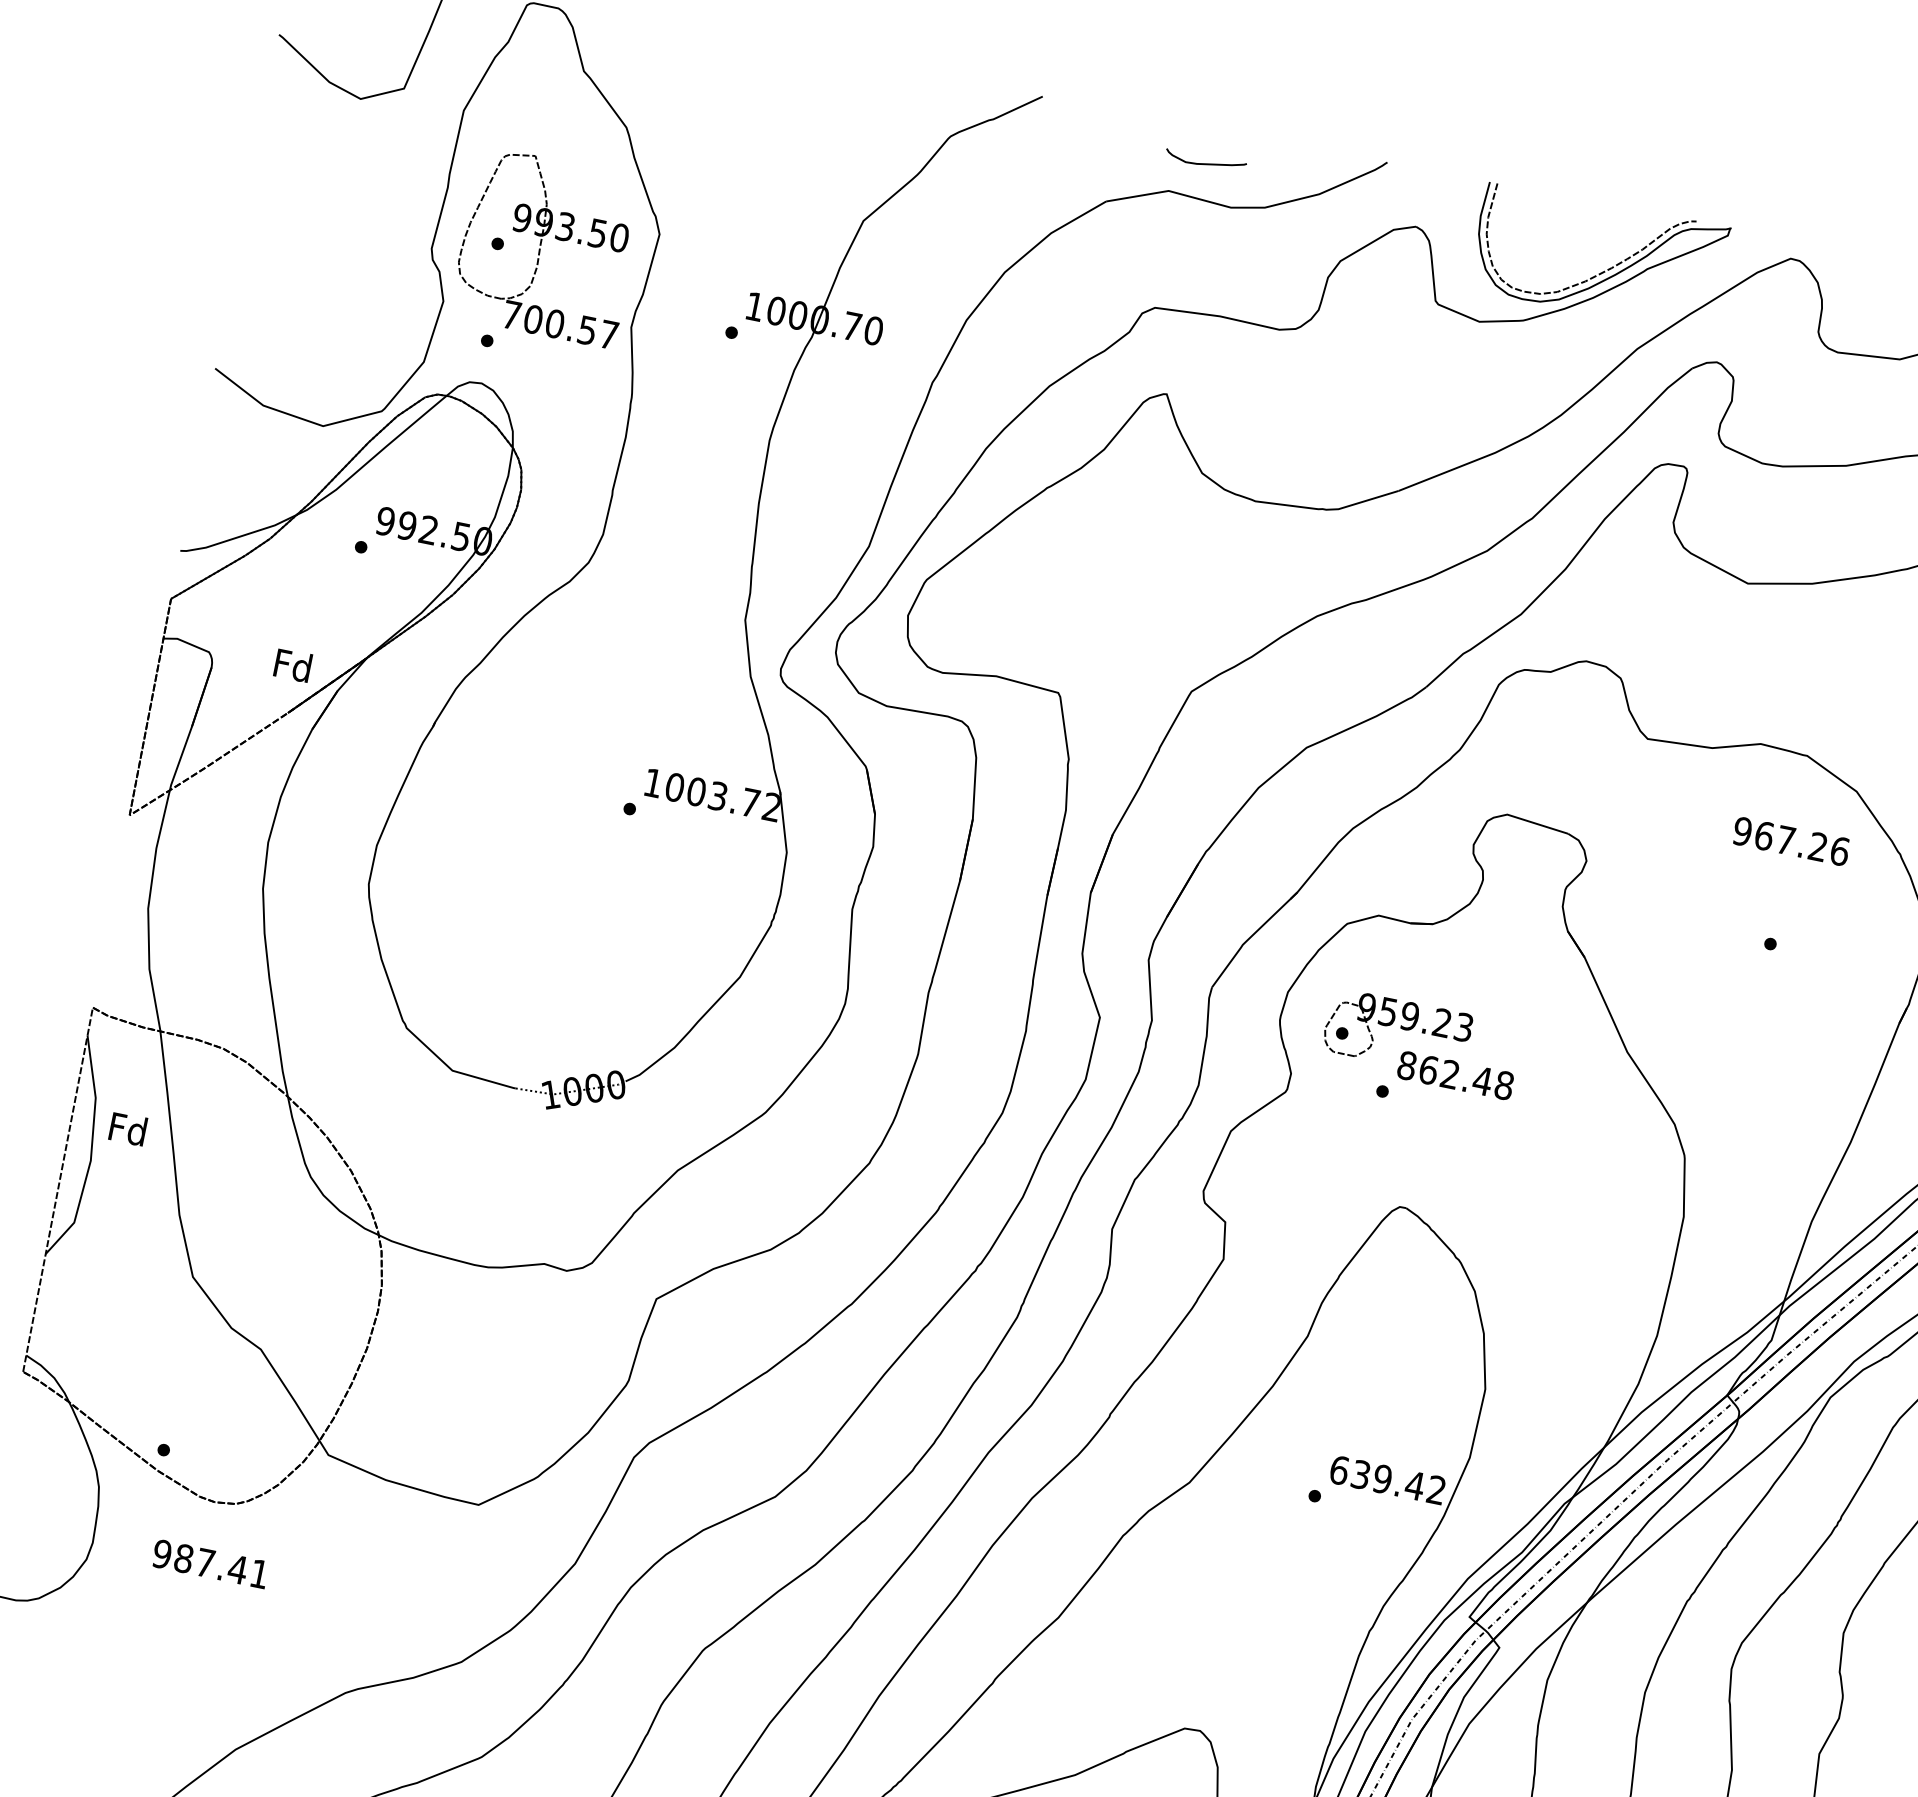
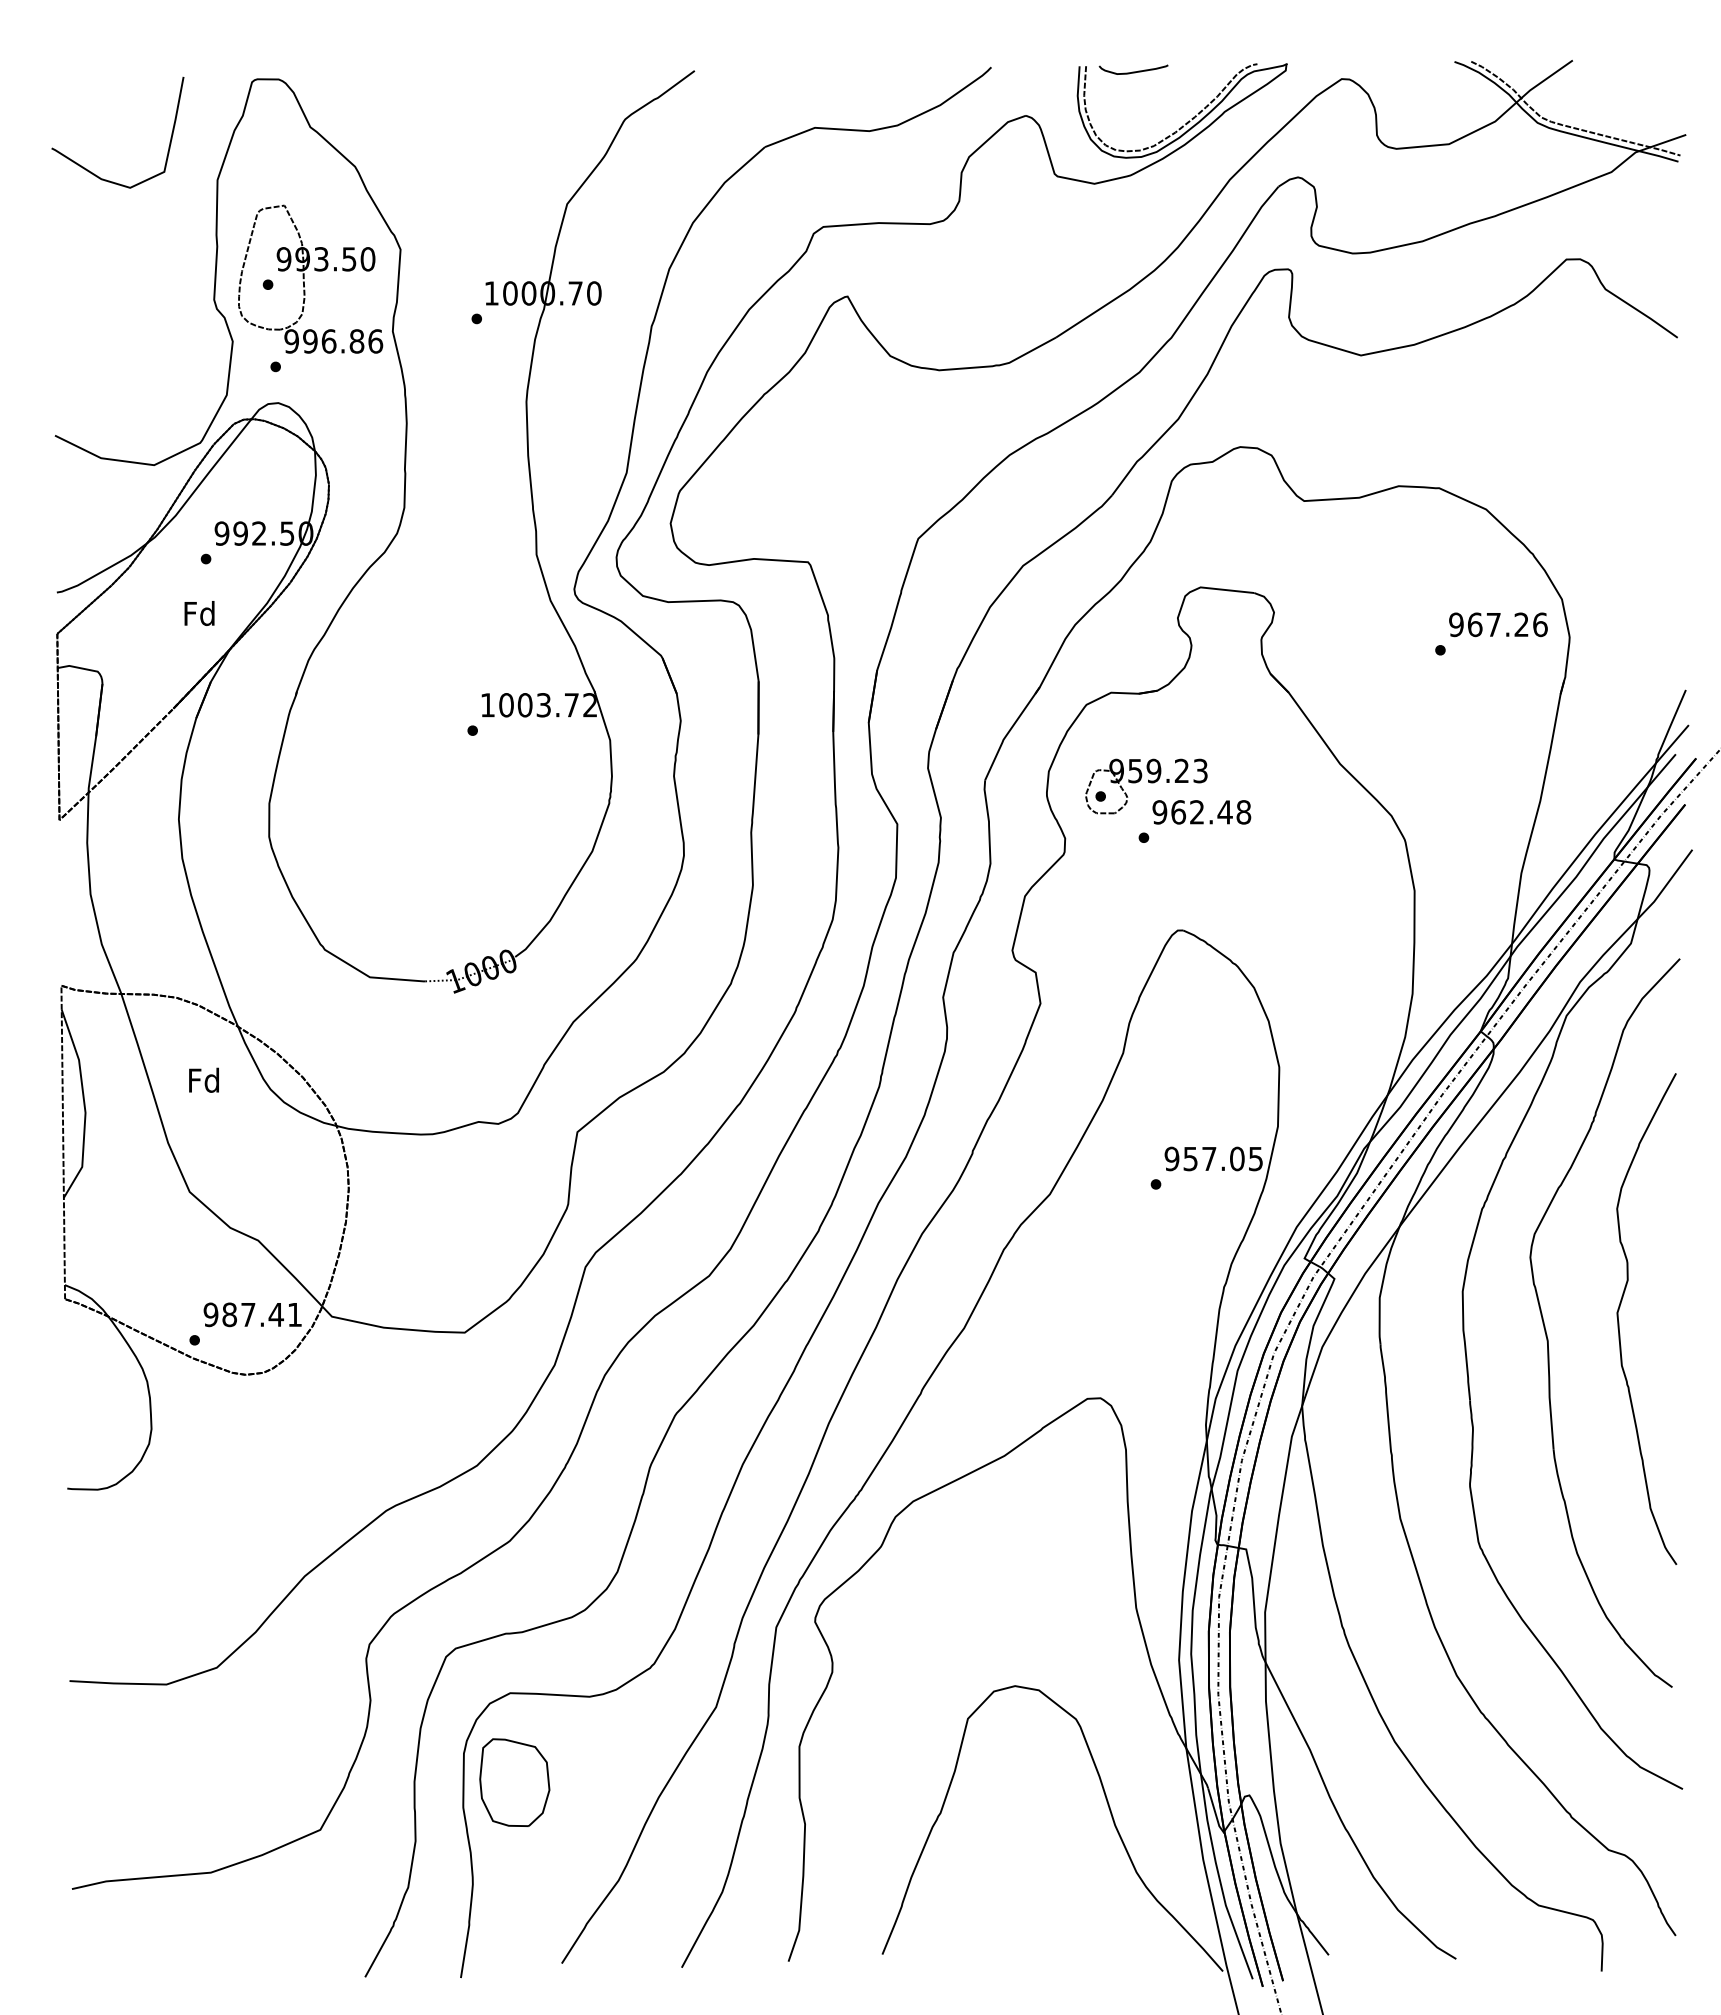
curve: (1205, 162) -> (1133, 71), moved
text: (560, 325) -> (333, 341), 700.57 -> 996.86
text: (292, 665) -> (199, 613), moved
text: (1791, 841) -> (1498, 624), moved
text: (1406, 1065) -> (1159, 812), 862.48 -> 962.48
text: (127, 1127) -> (203, 1079), moved
text: (1387, 1479) -> (1213, 1158), 639.42 -> 957.05
text: (210, 1563) -> (252, 1314), moved

